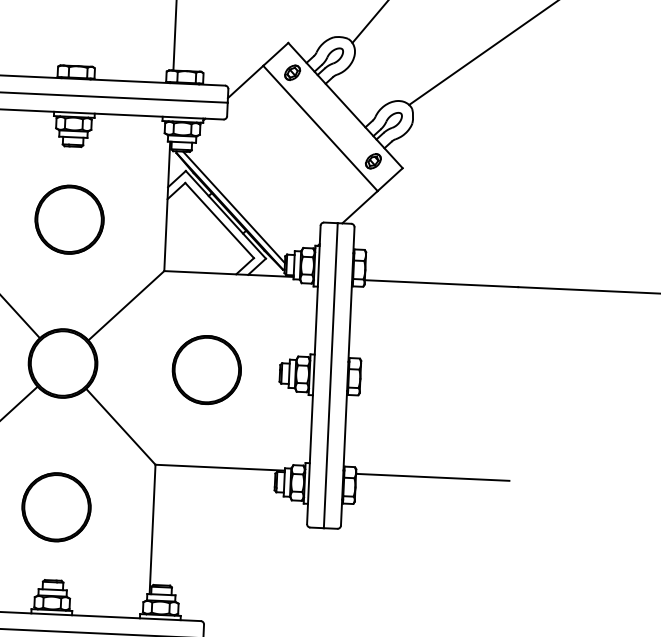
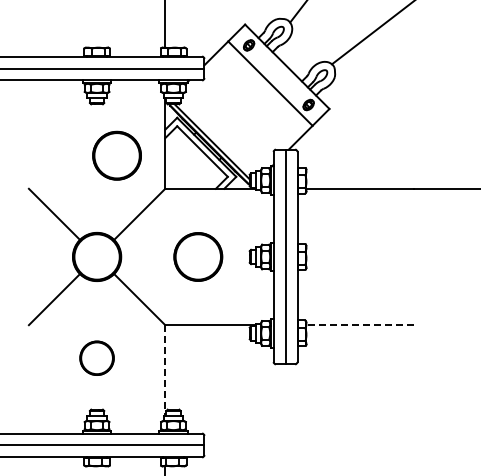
part: (68, 219) -> (116, 155), moved
line: (432, 477) -> (360, 325), solid -> dashed
part: (55, 507) -> (96, 358), size x0.7
line: (152, 529) -> (165, 370), solid -> dashed

